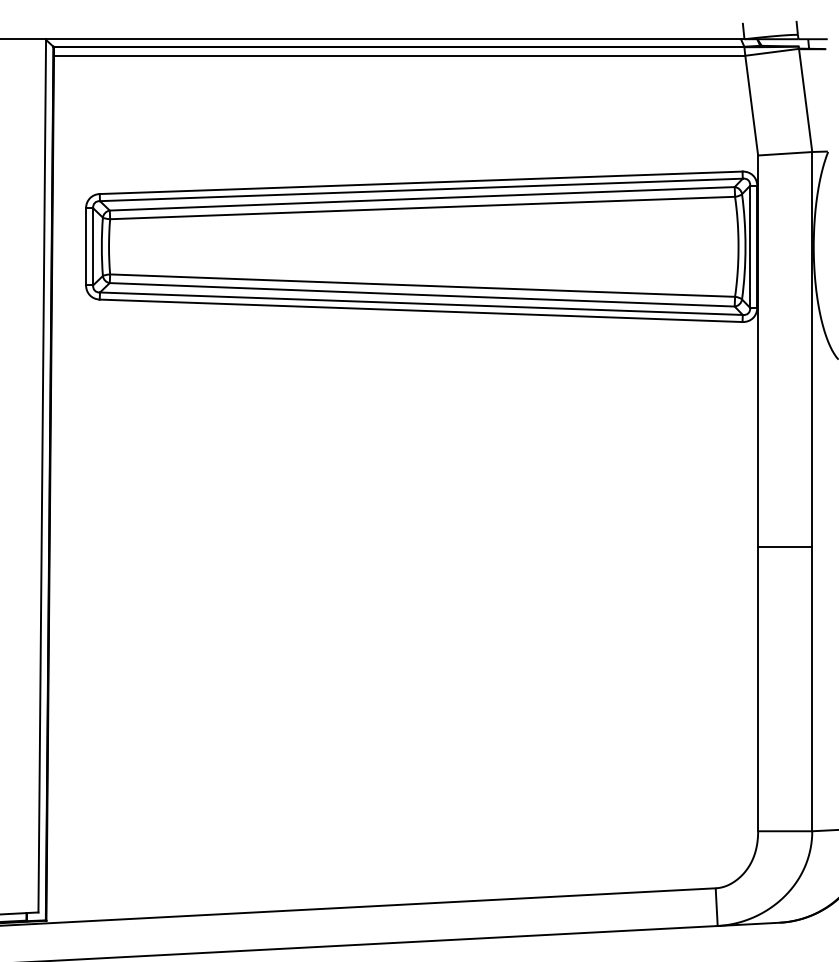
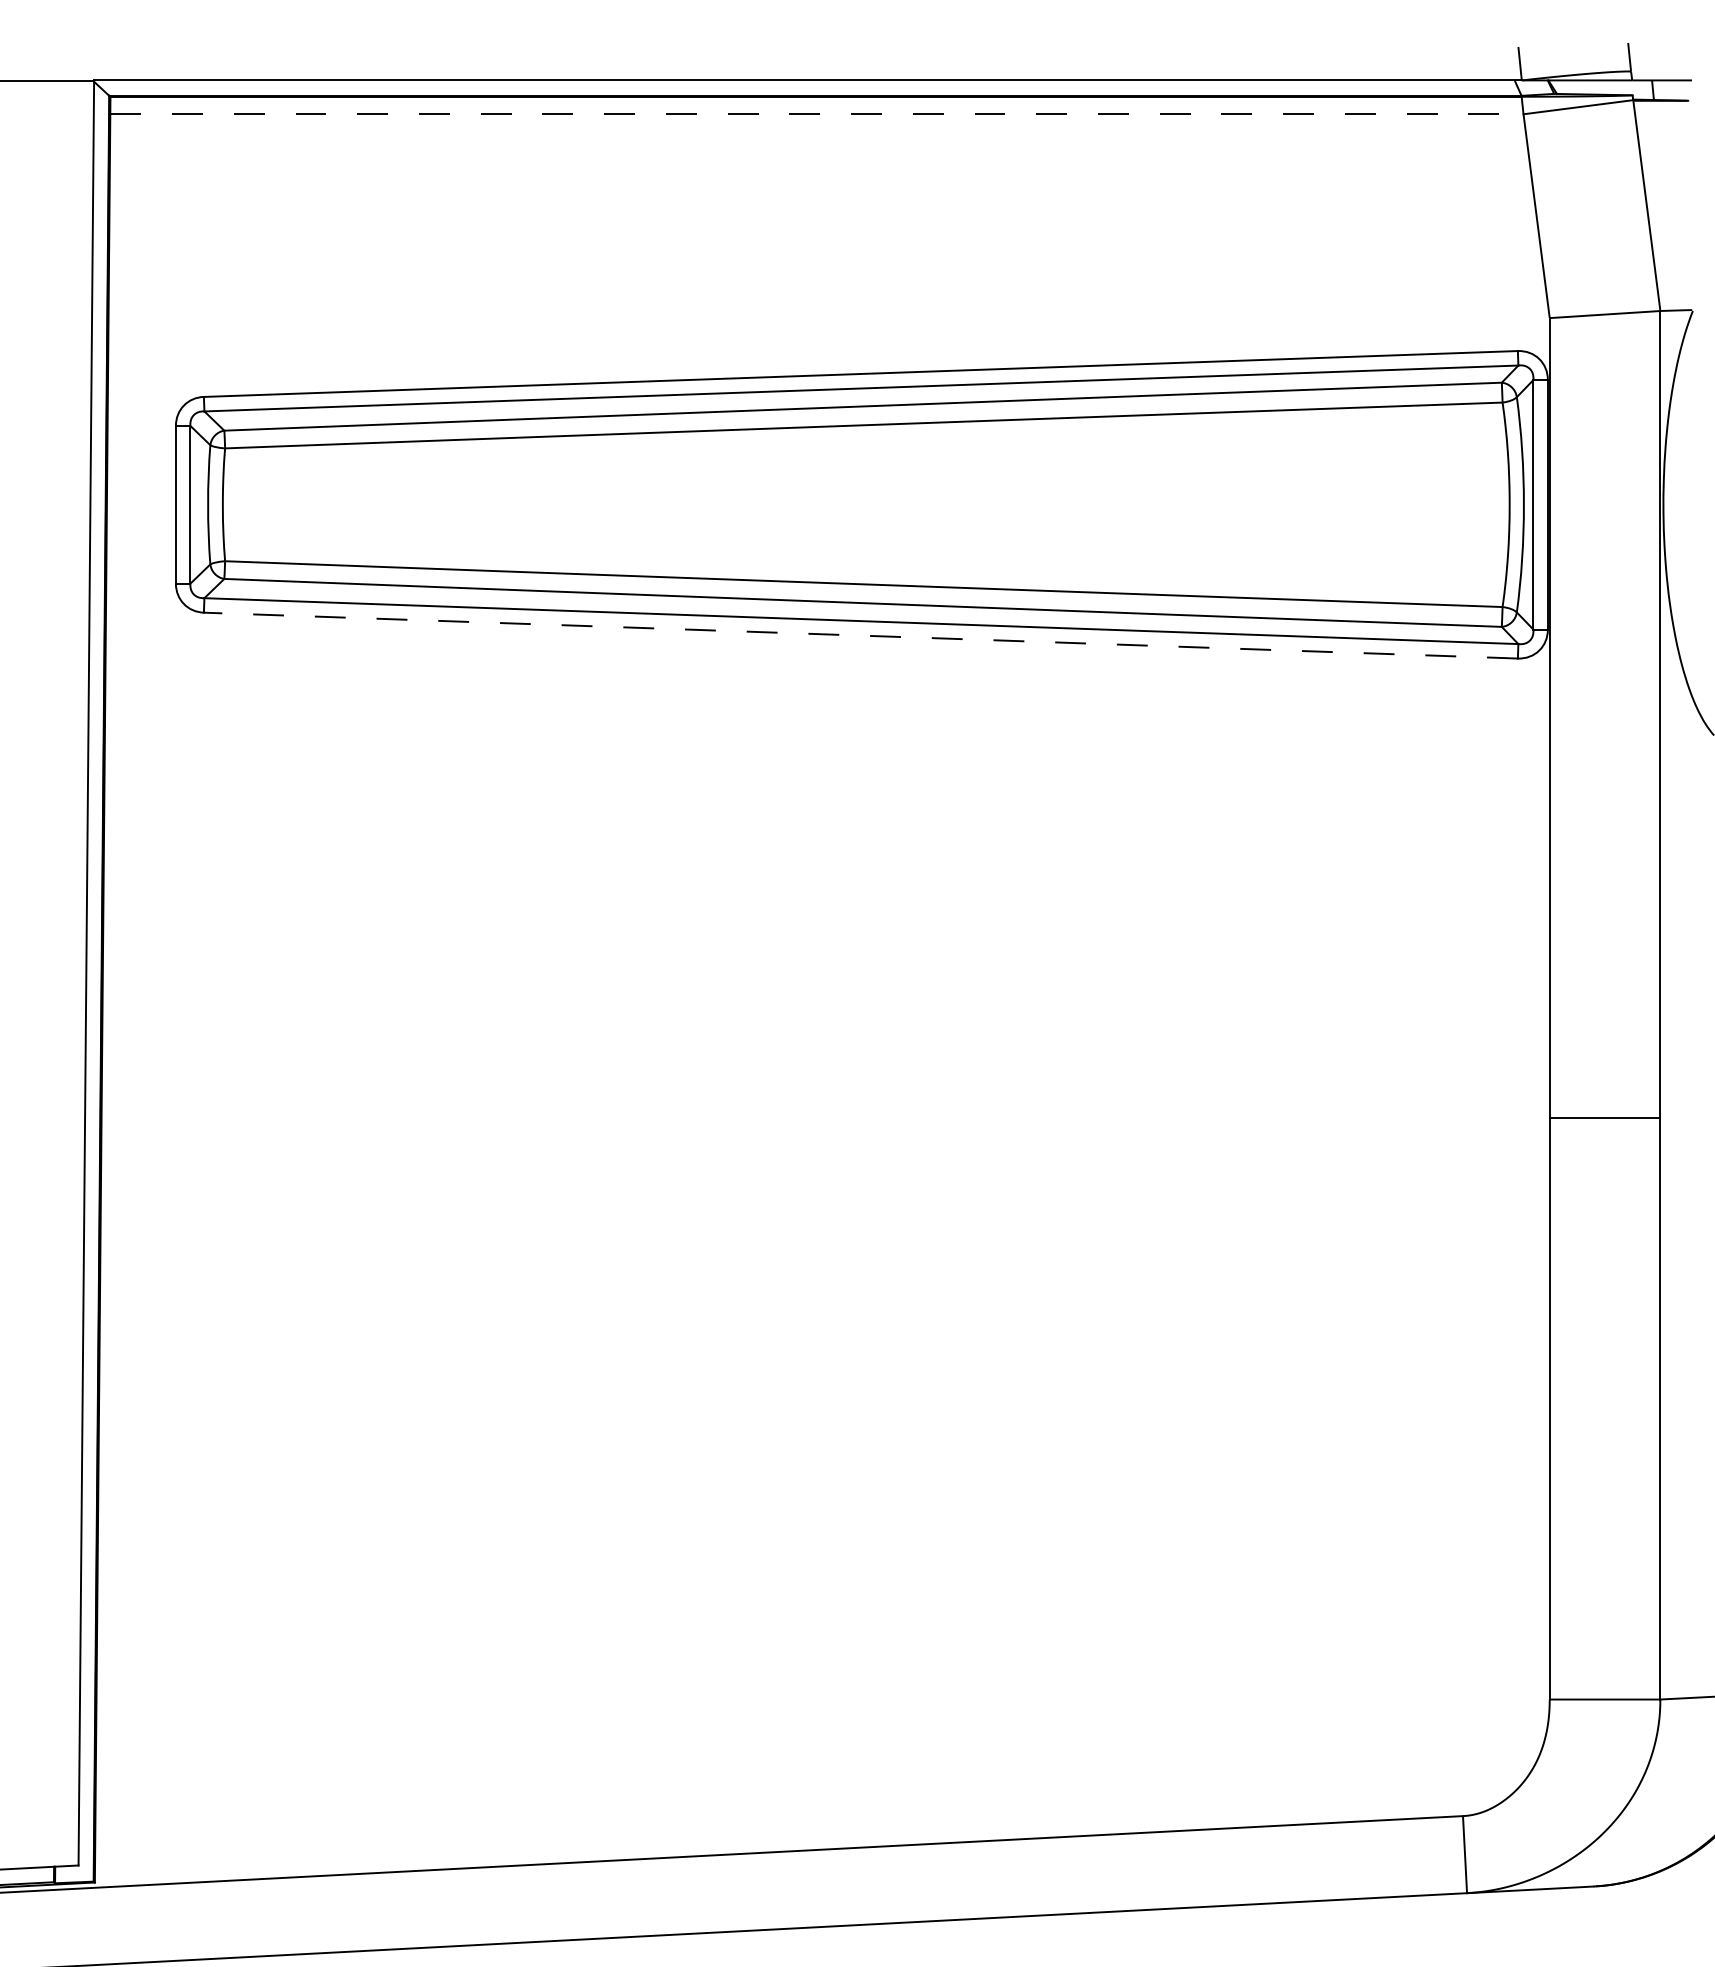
line: (399, 55) -> (816, 113), solid -> dashed
line: (421, 310) -> (861, 634), solid -> dashed

